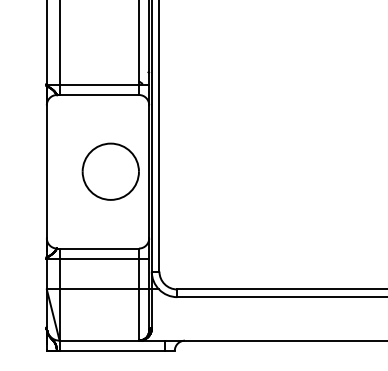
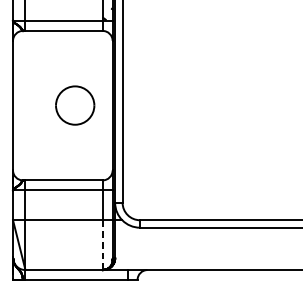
part: (110, 171) -> (74, 105), size x0.7
line: (138, 315) -> (102, 245), solid -> dashed

